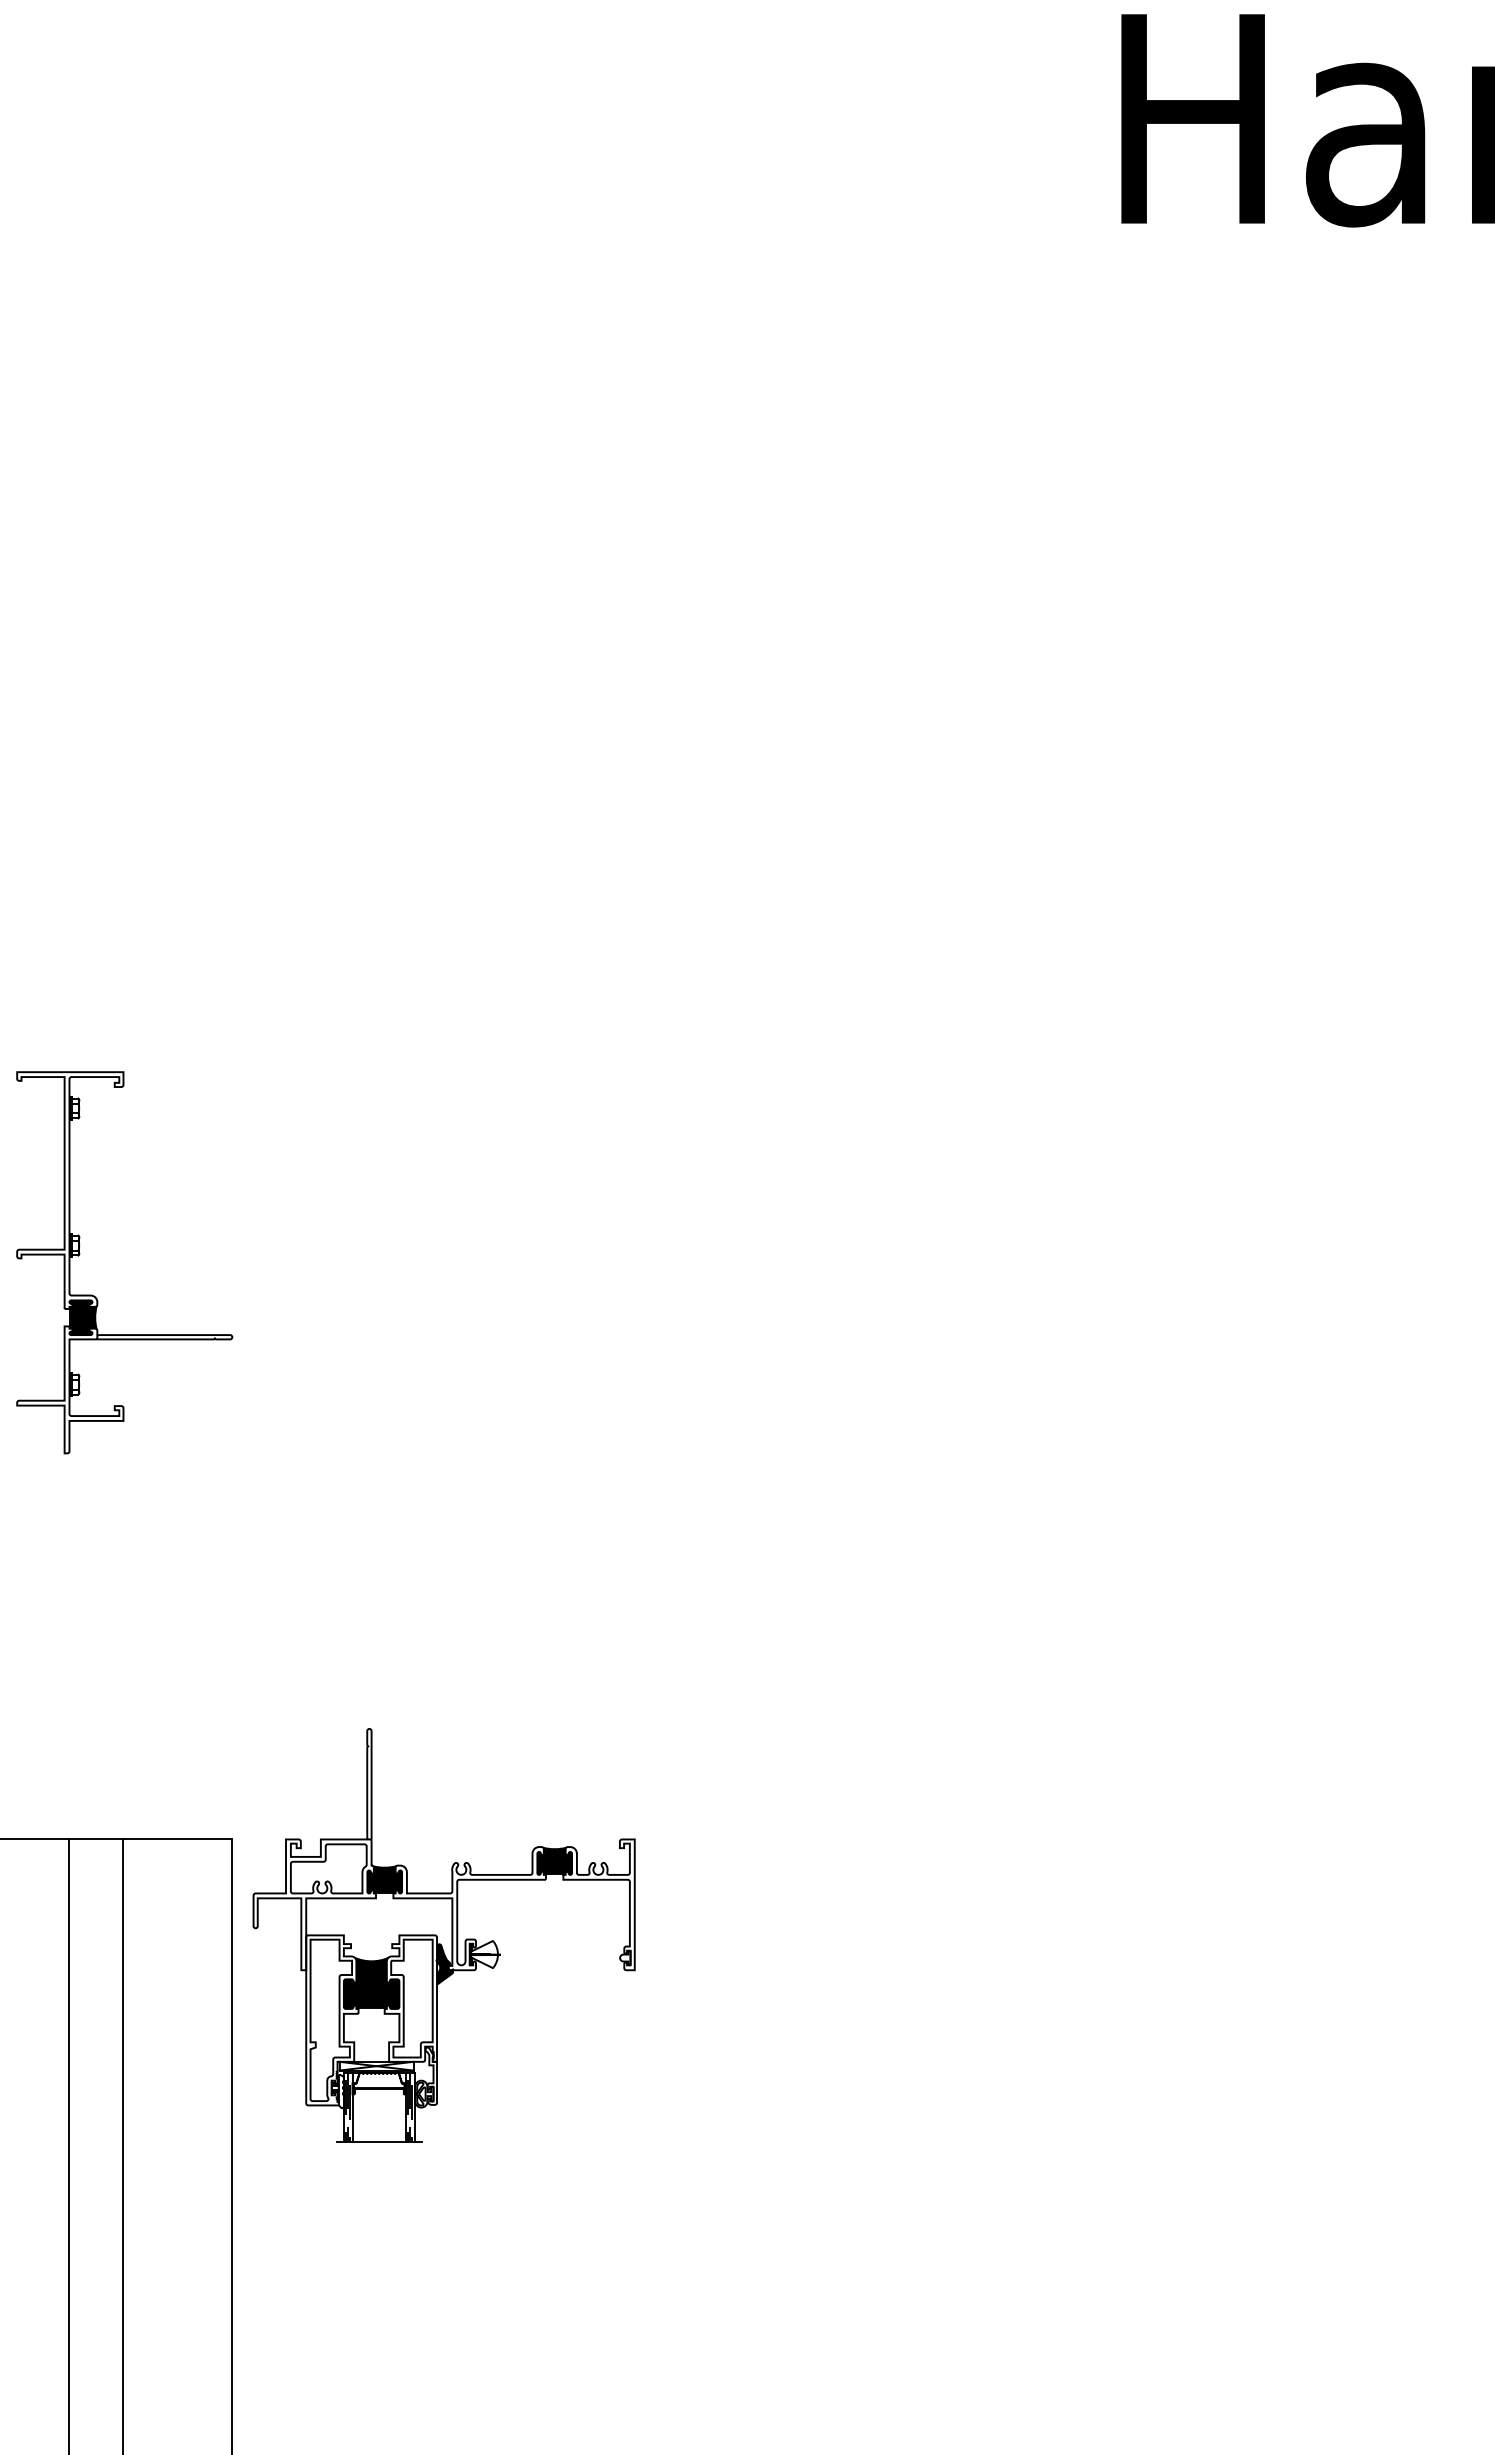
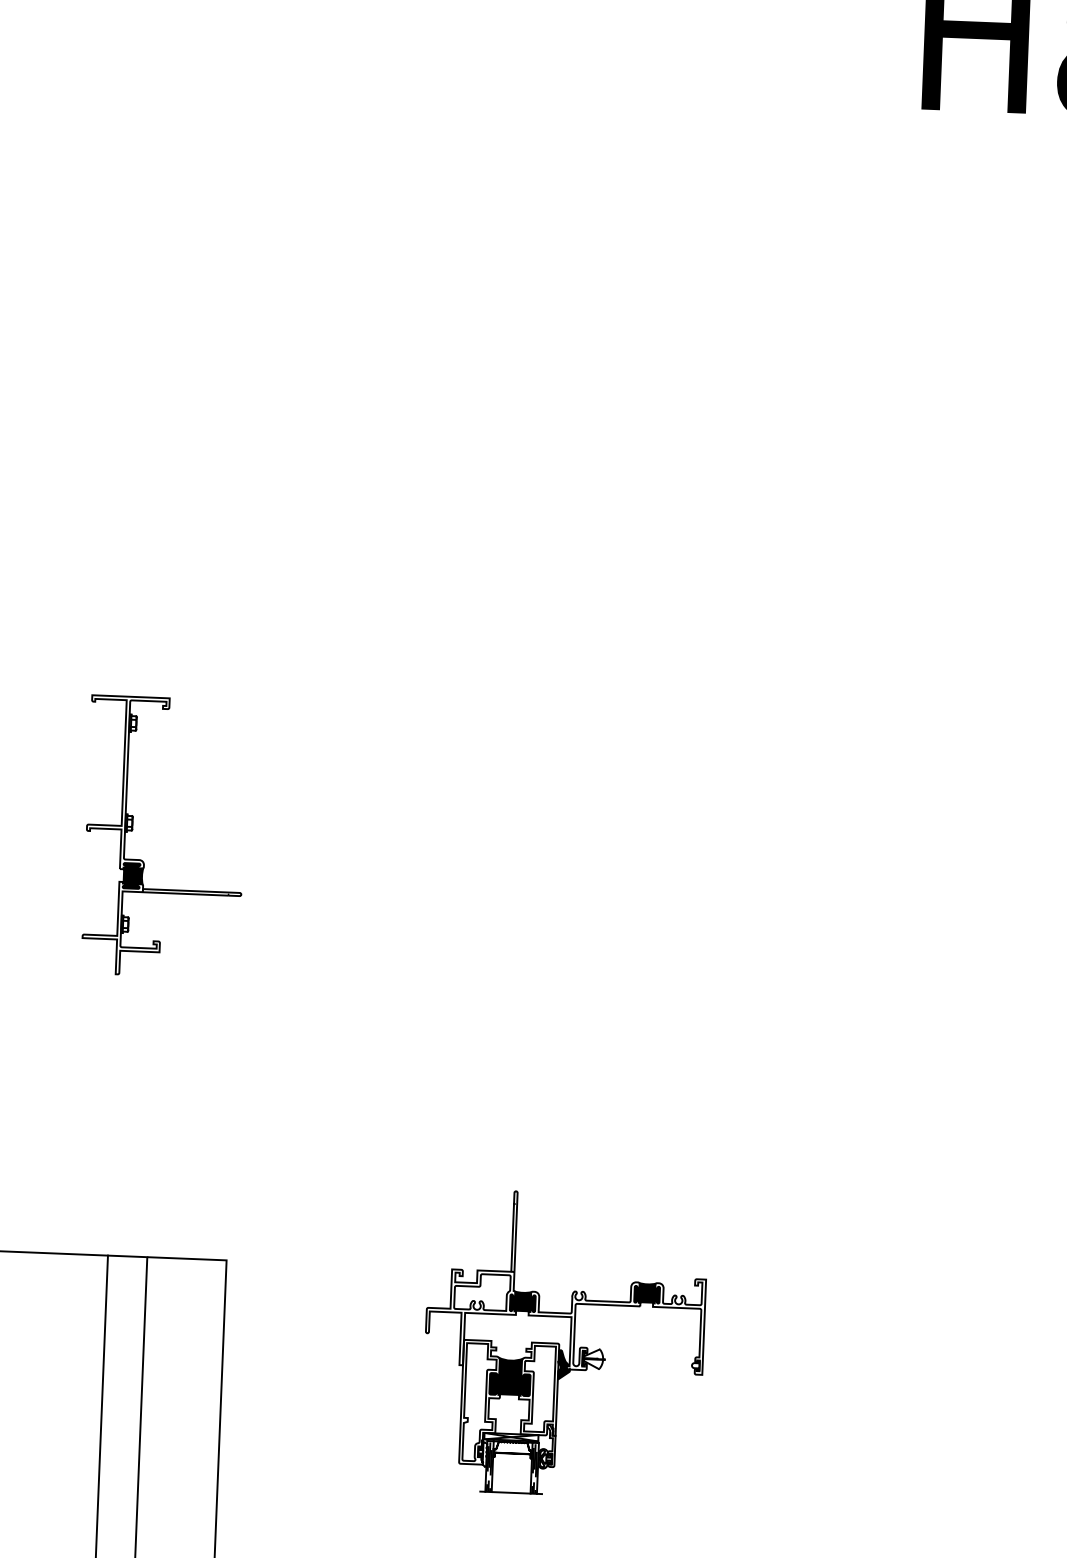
part: (443, 1935) -> (564, 1343), moved

